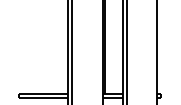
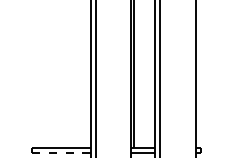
line: (43, 97) -> (61, 152), solid -> dashed

